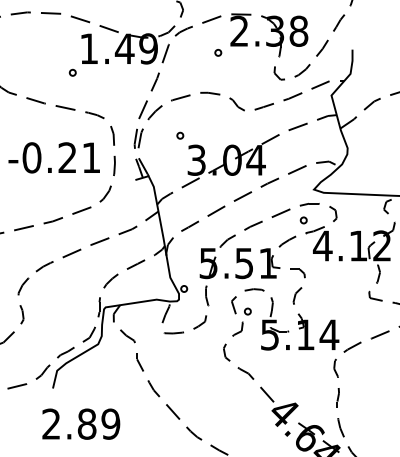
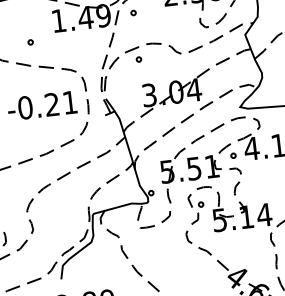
part: (218, 52) -> (133, 12), moved
part: (72, 72) -> (30, 42), moved
part: (180, 135) -> (139, 59), moved
part: (303, 220) -> (233, 155), moved

